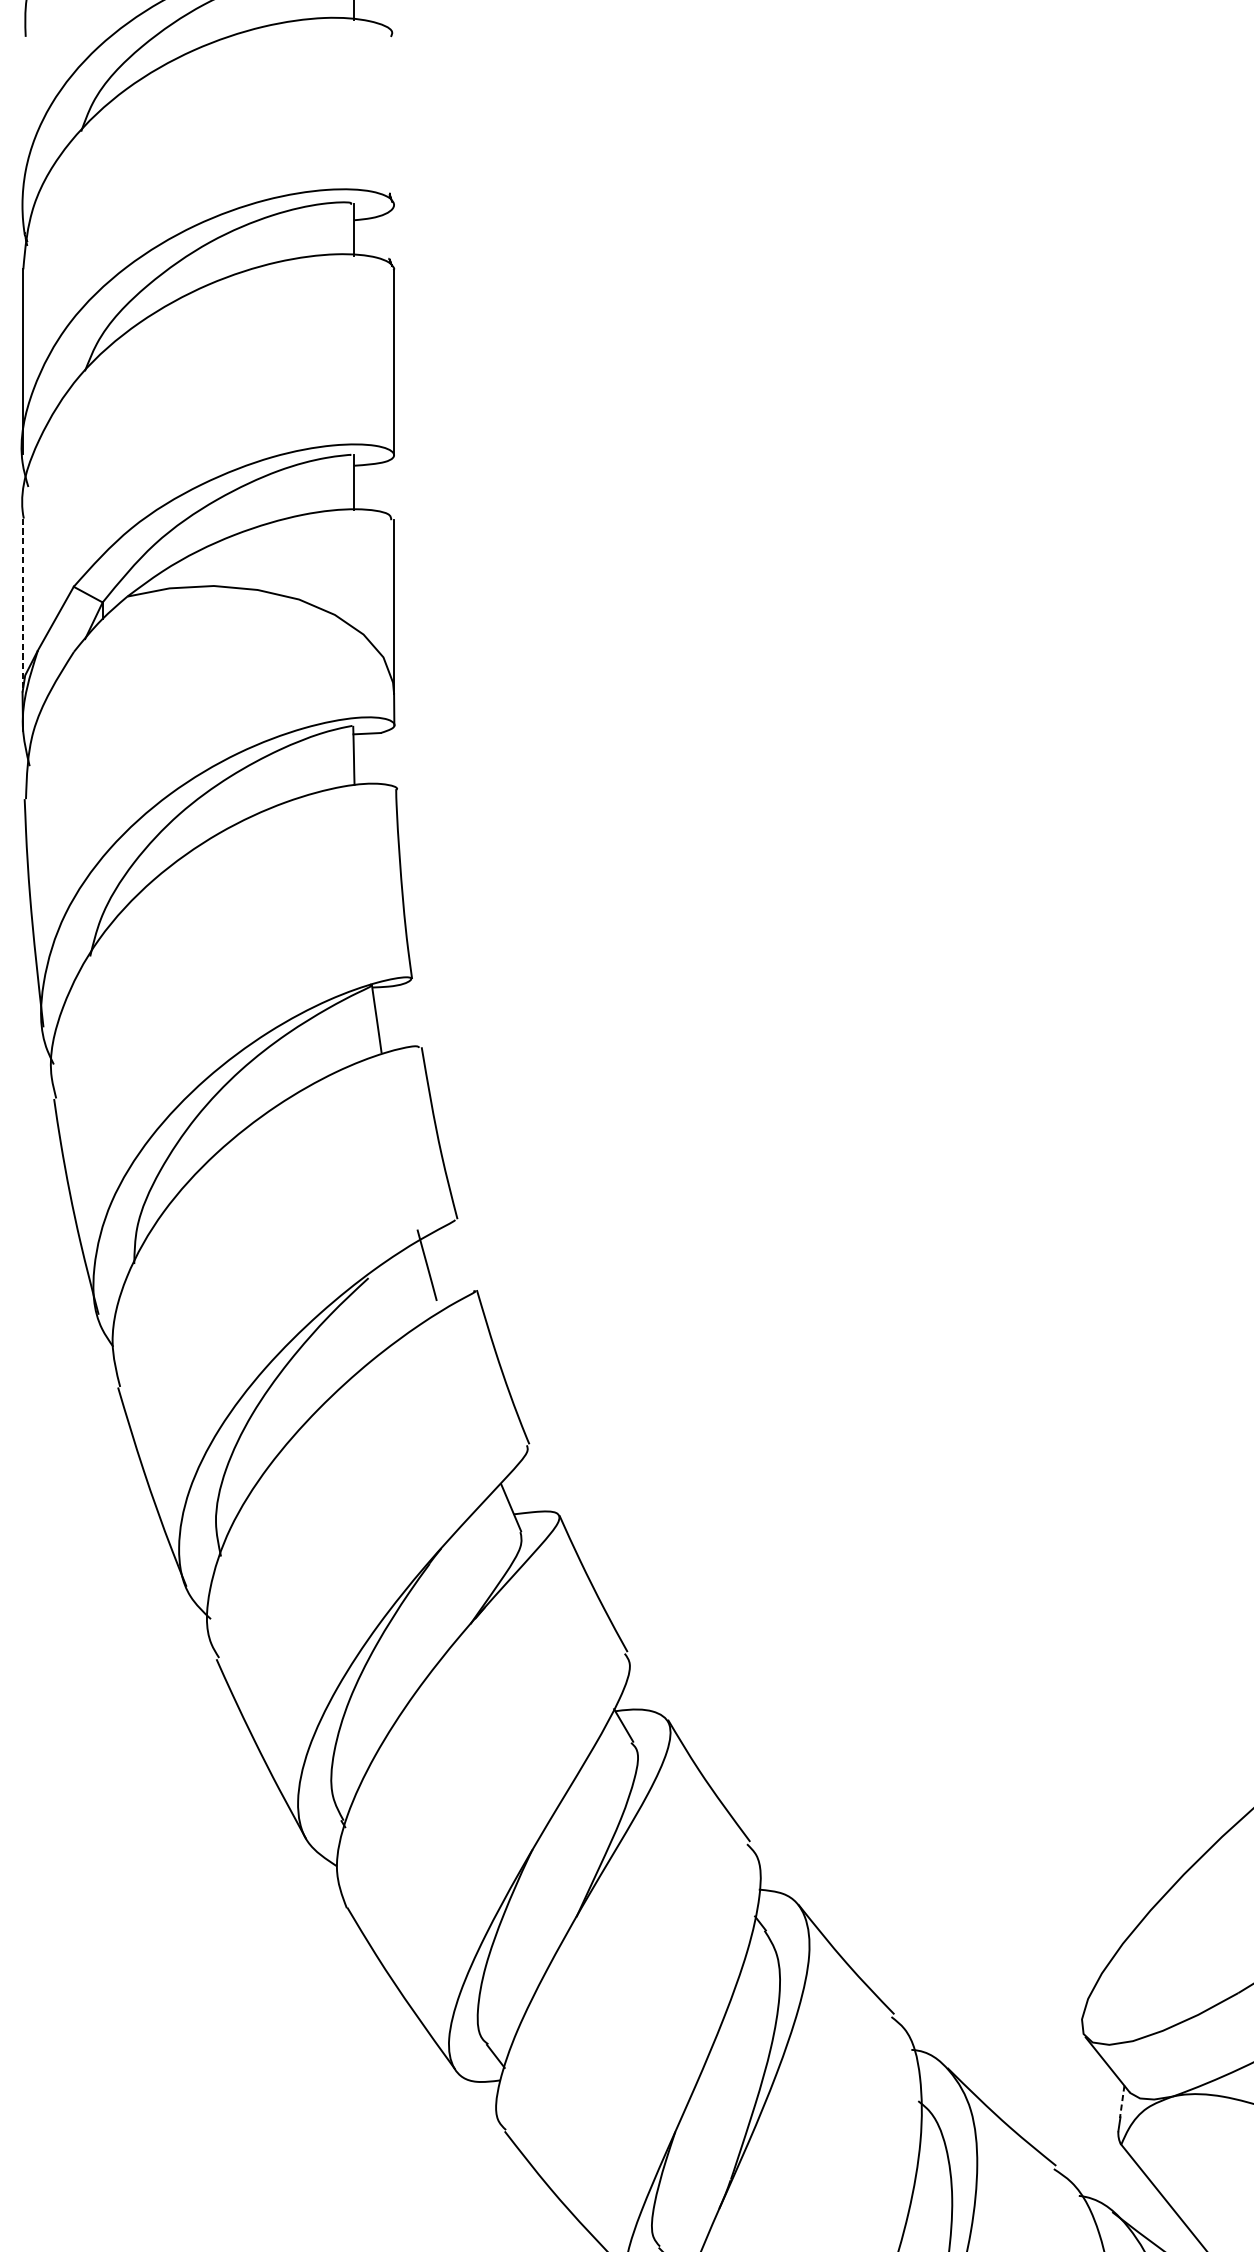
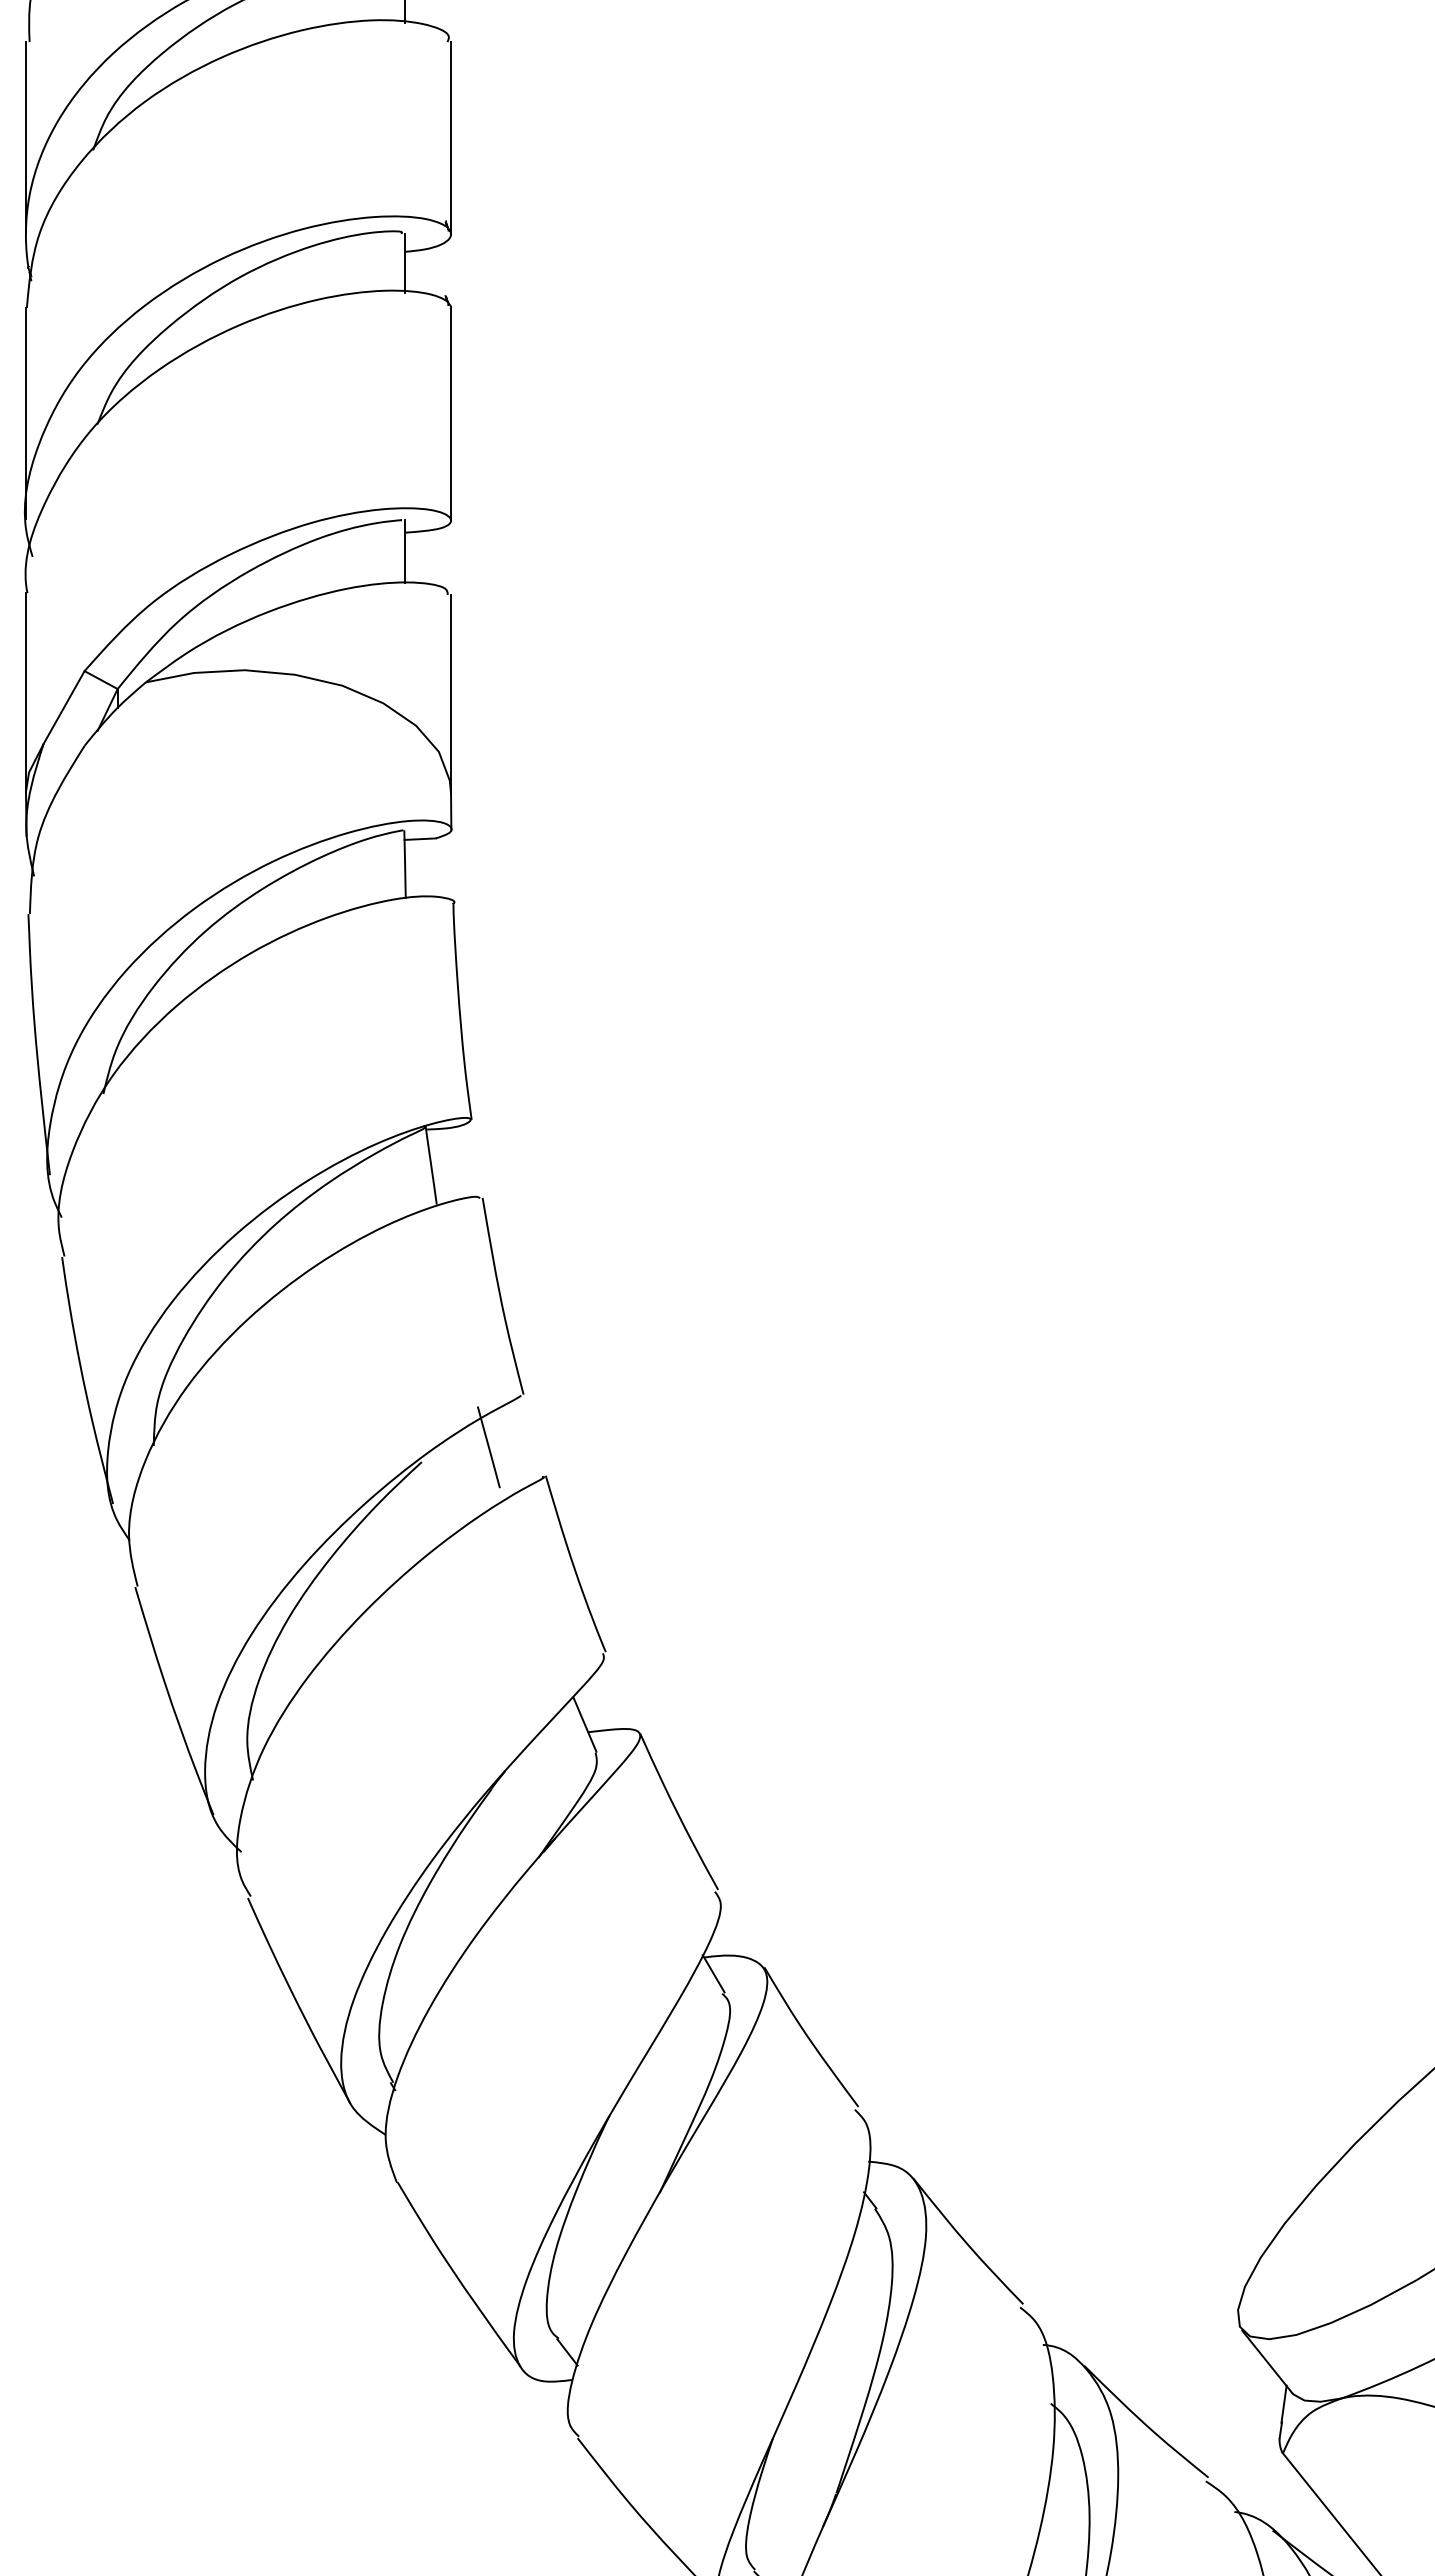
line: (22, 120) -> (25, 137), added
line: (394, 121) -> (451, 138), added
line: (22, 606) -> (25, 693), dashed -> solid
line: (1122, 2101) -> (1284, 2404), dashed -> solid

